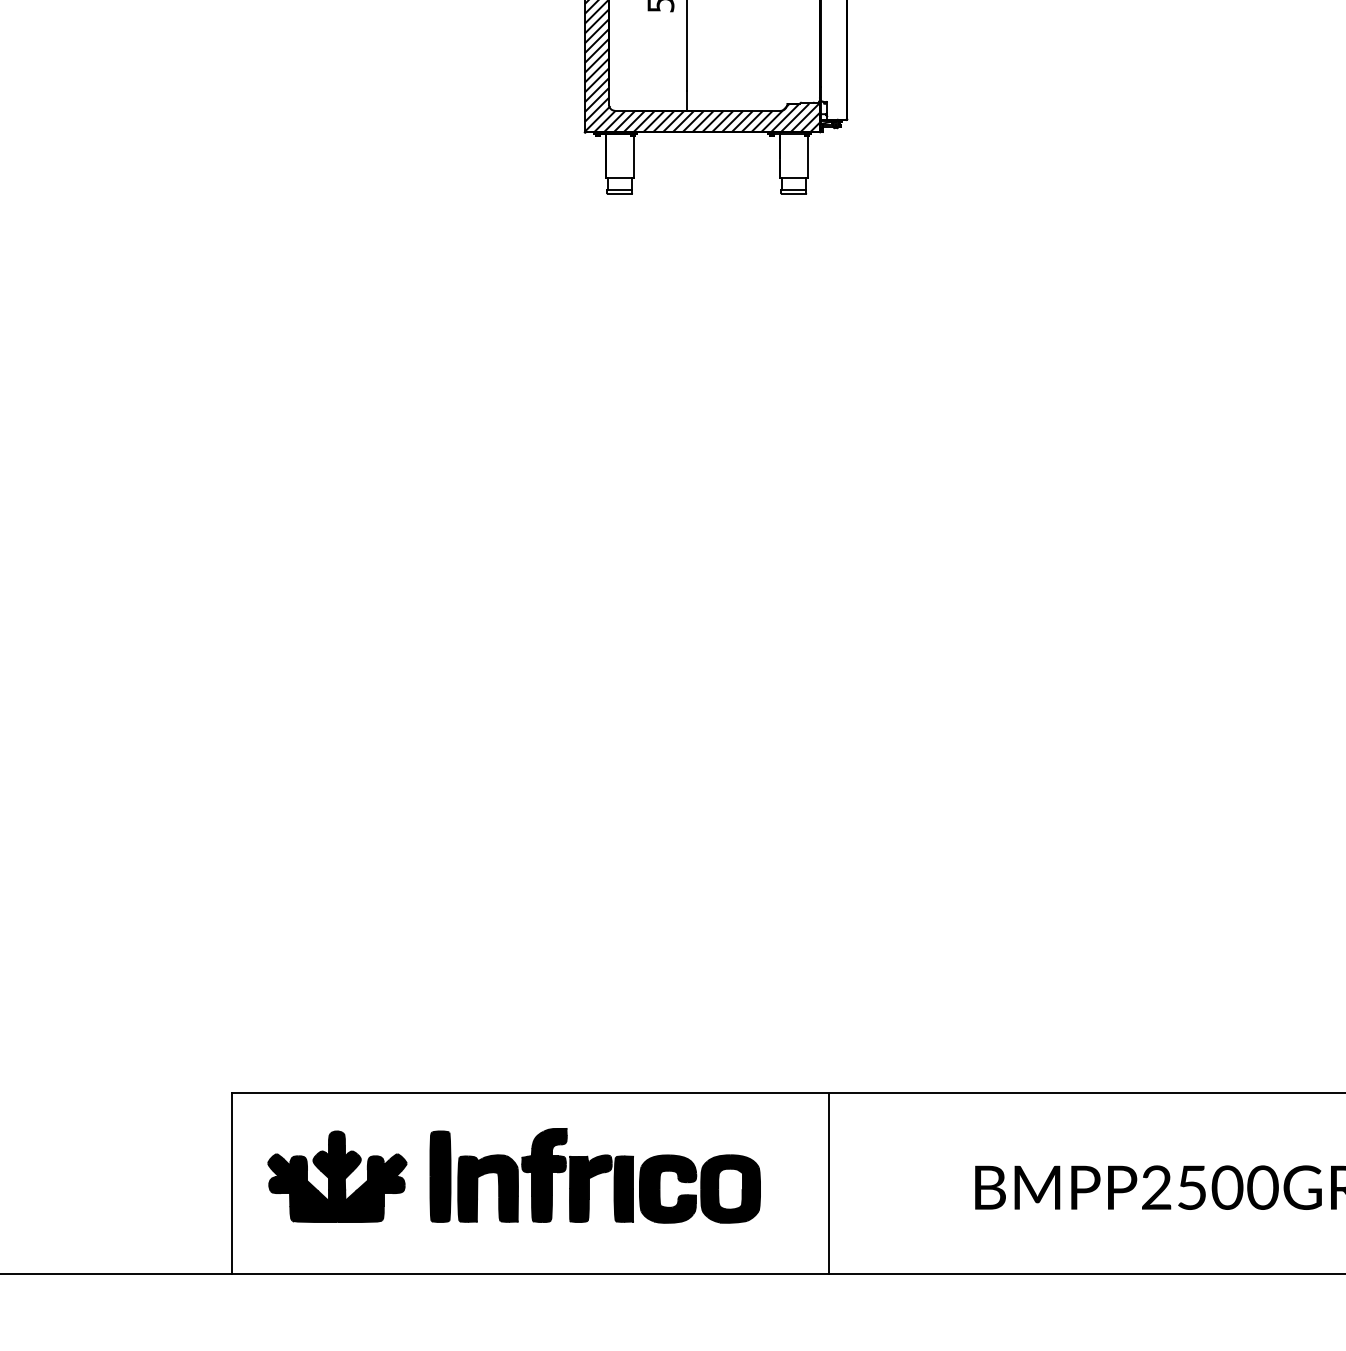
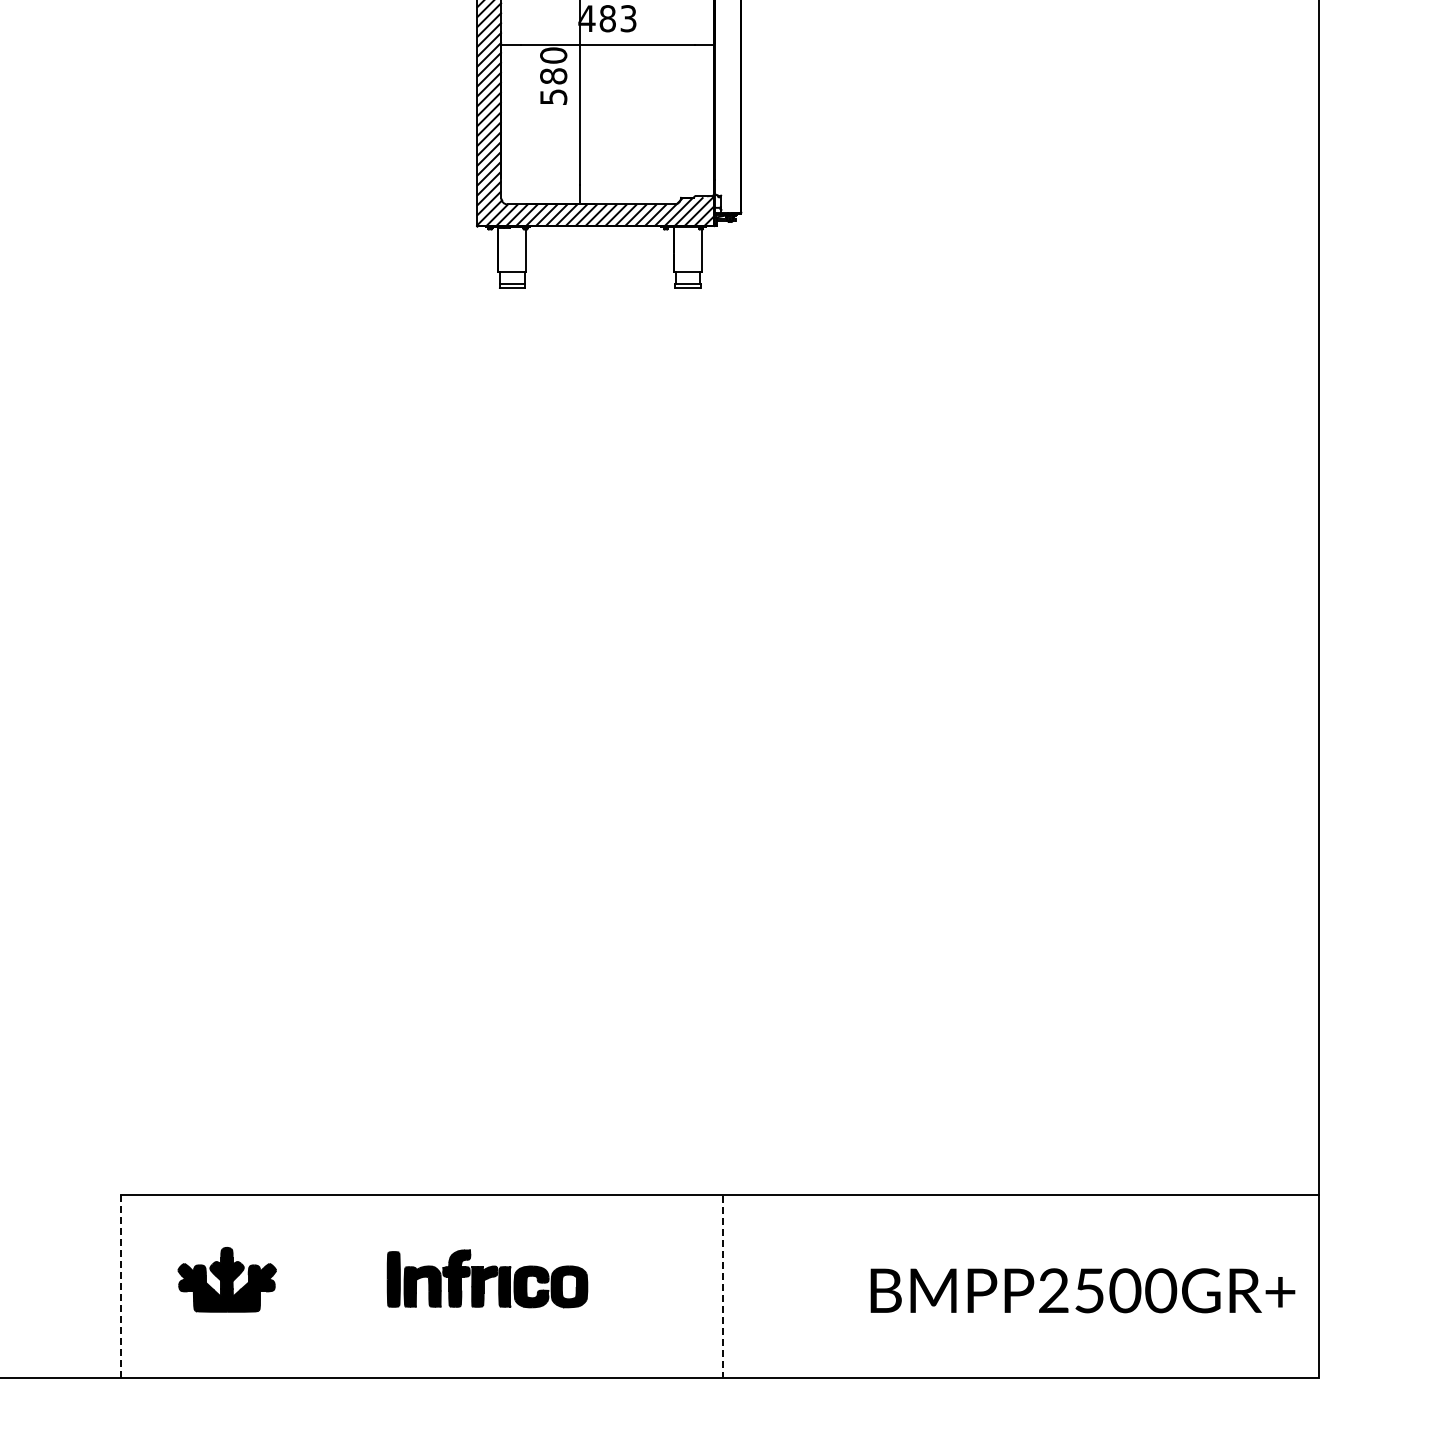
part: (595, 1175) -> (487, 1278), size x0.6
part: (336, 1176) -> (226, 1279), size x0.7
line: (828, 1183) -> (722, 1286), solid -> dashed
line: (231, 1184) -> (120, 1287), solid -> dashed

